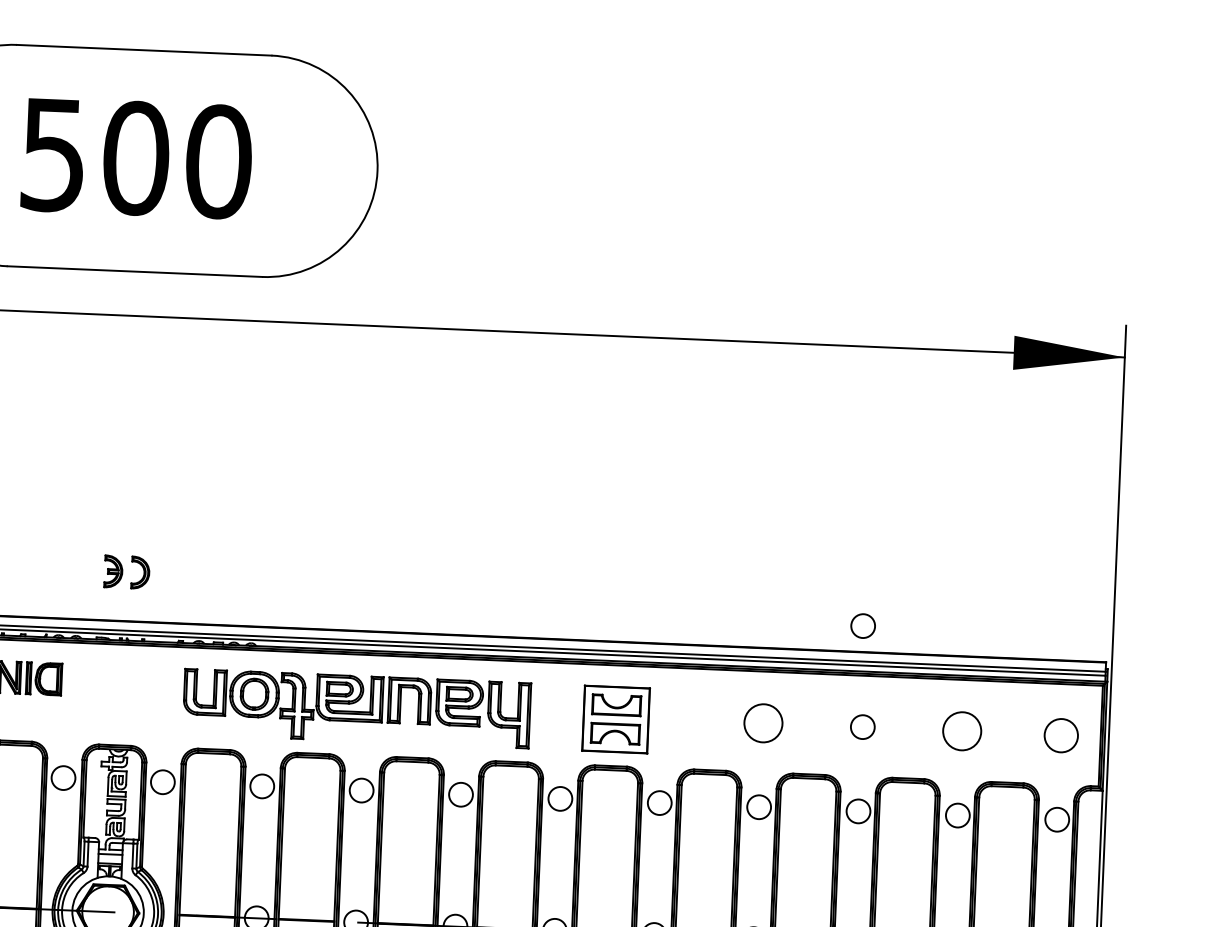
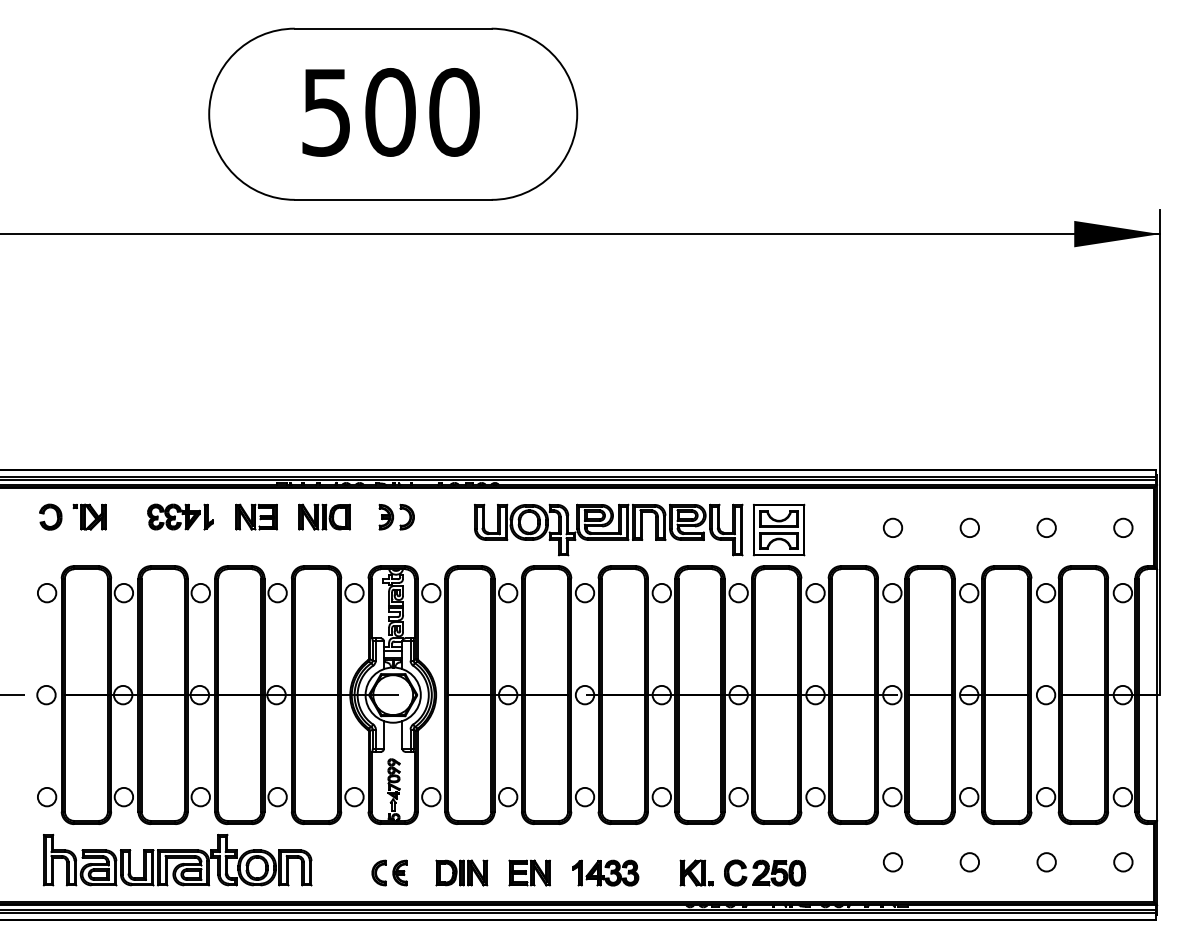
part: (126, 571) -> (396, 516), moved
circle: (862, 625) -> (966, 449), removed
part: (356, 707) -> (608, 529), moved
circle: (762, 722) -> (892, 527), size x0.62
circle: (961, 730) -> (1046, 527), size x0.62
circle: (1061, 734) -> (1123, 527), size x0.71

